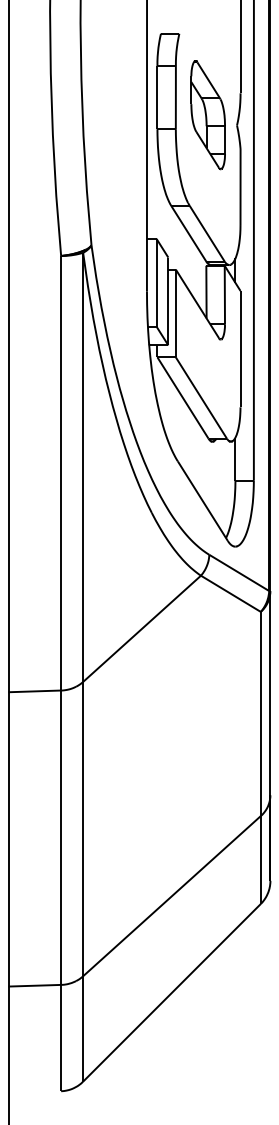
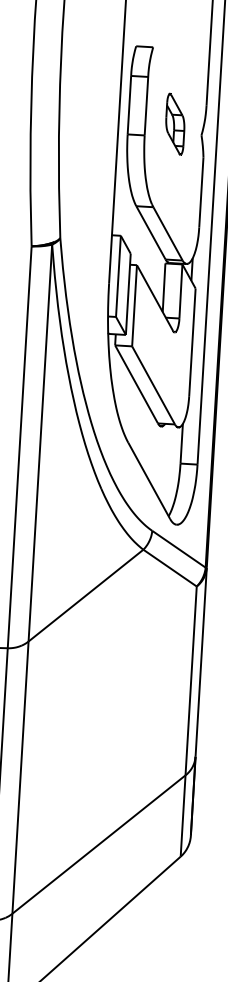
part: (207, 115) -> (174, 124), size x0.6

